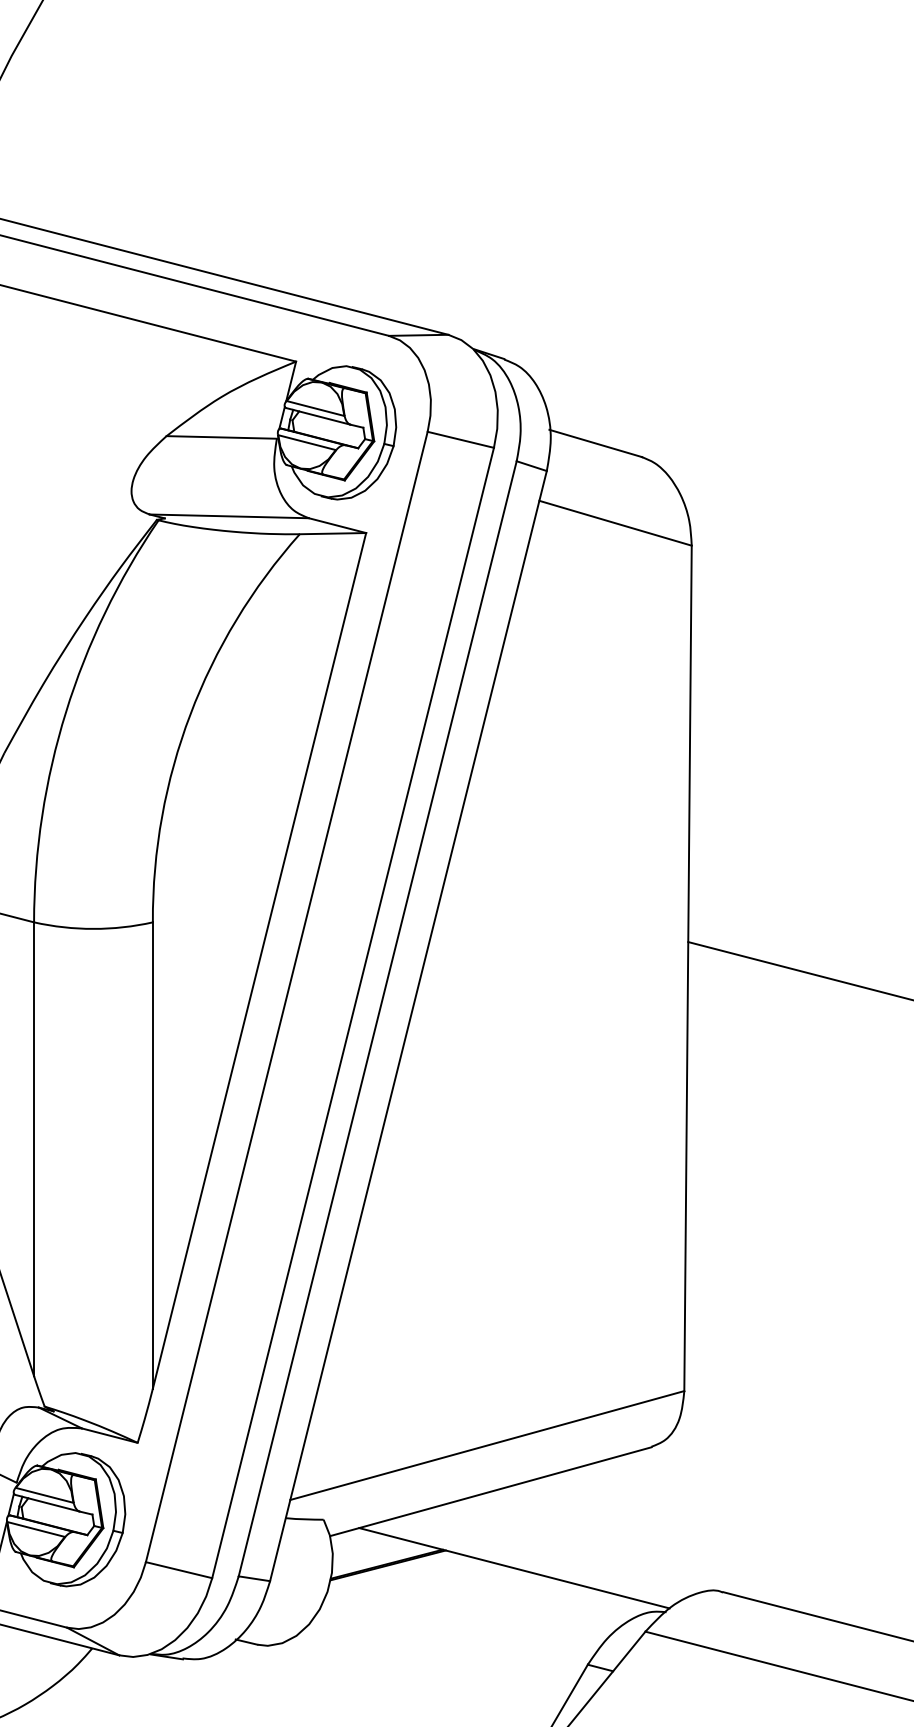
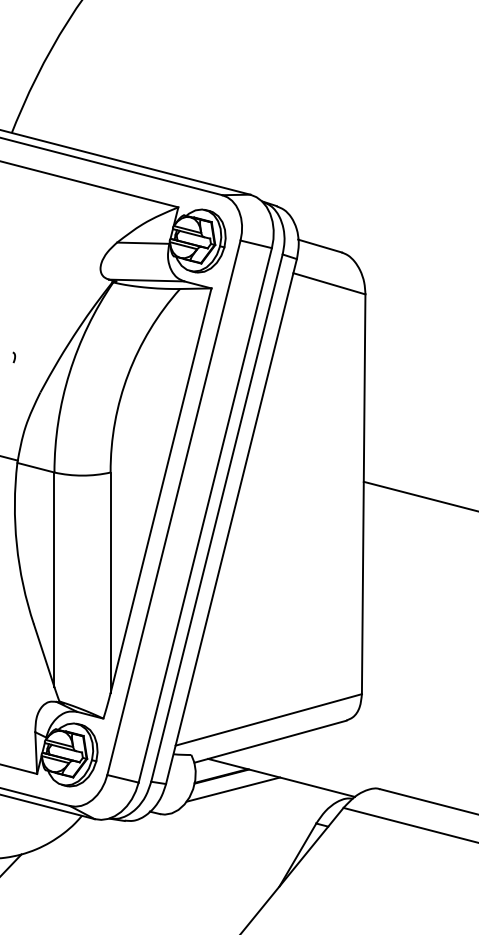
line: (412, 1592) -> (233, 789), added

